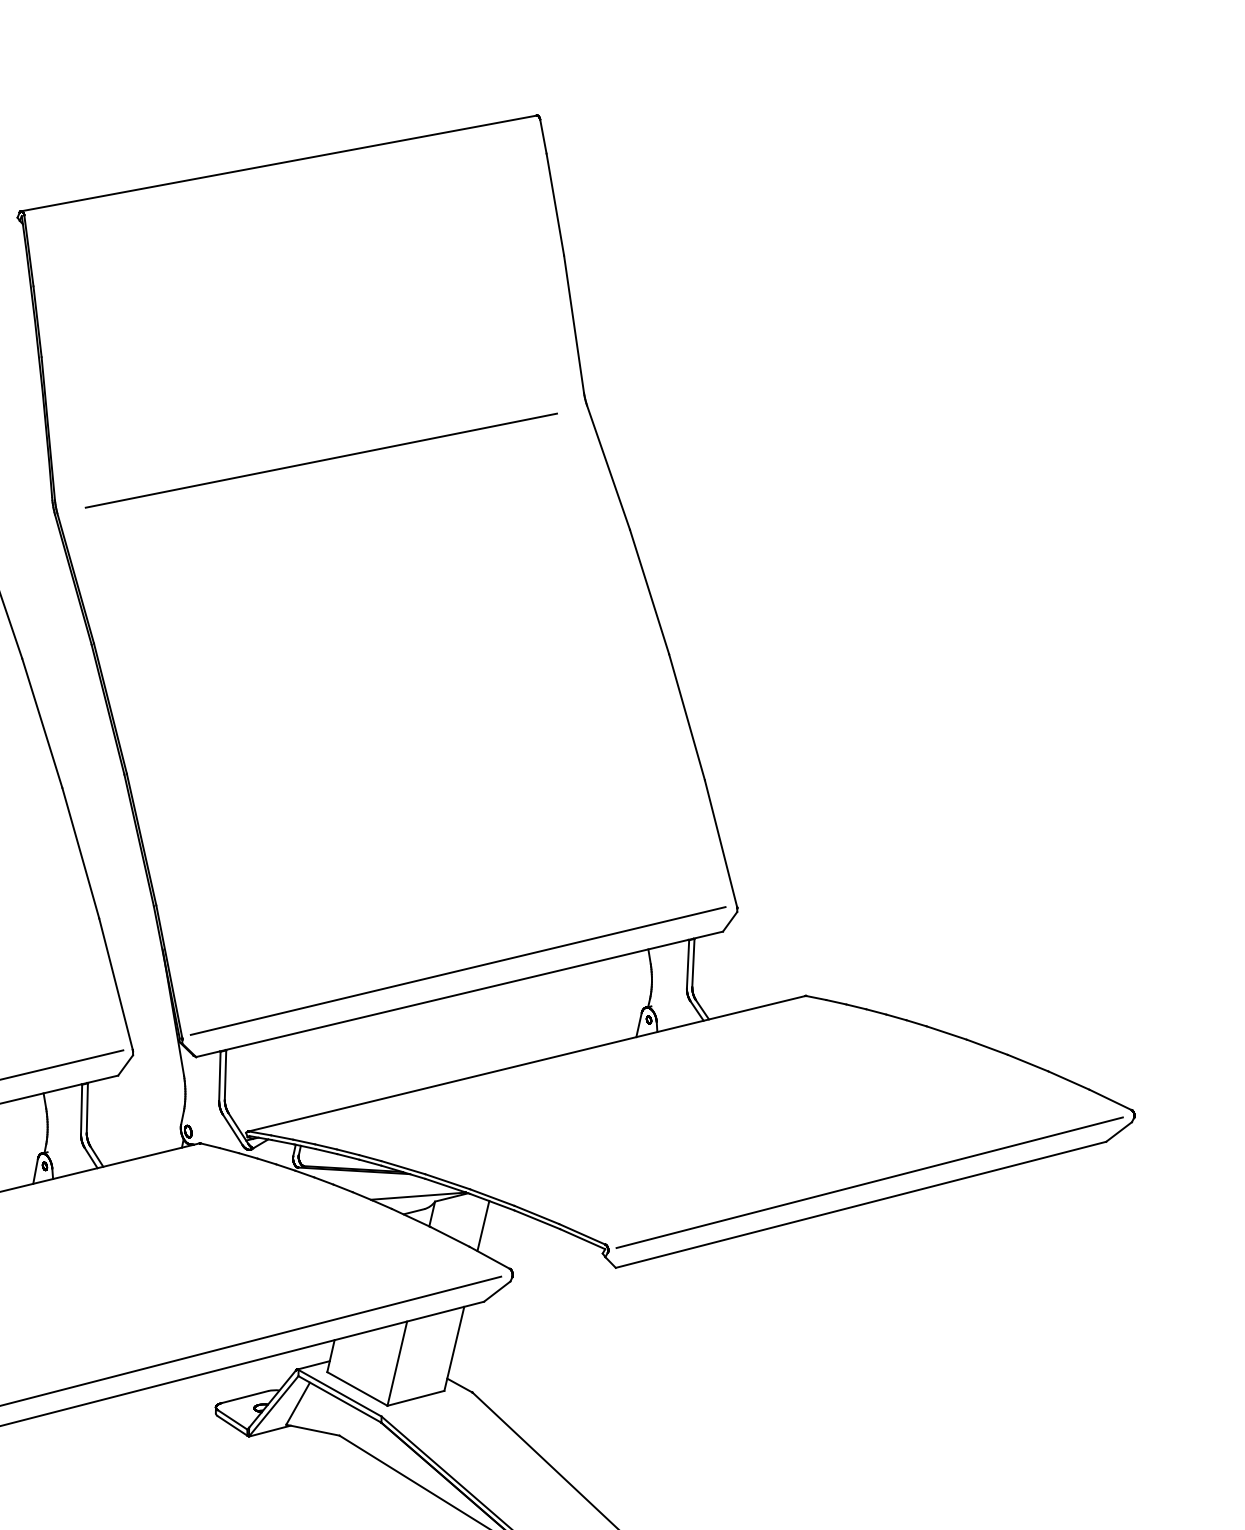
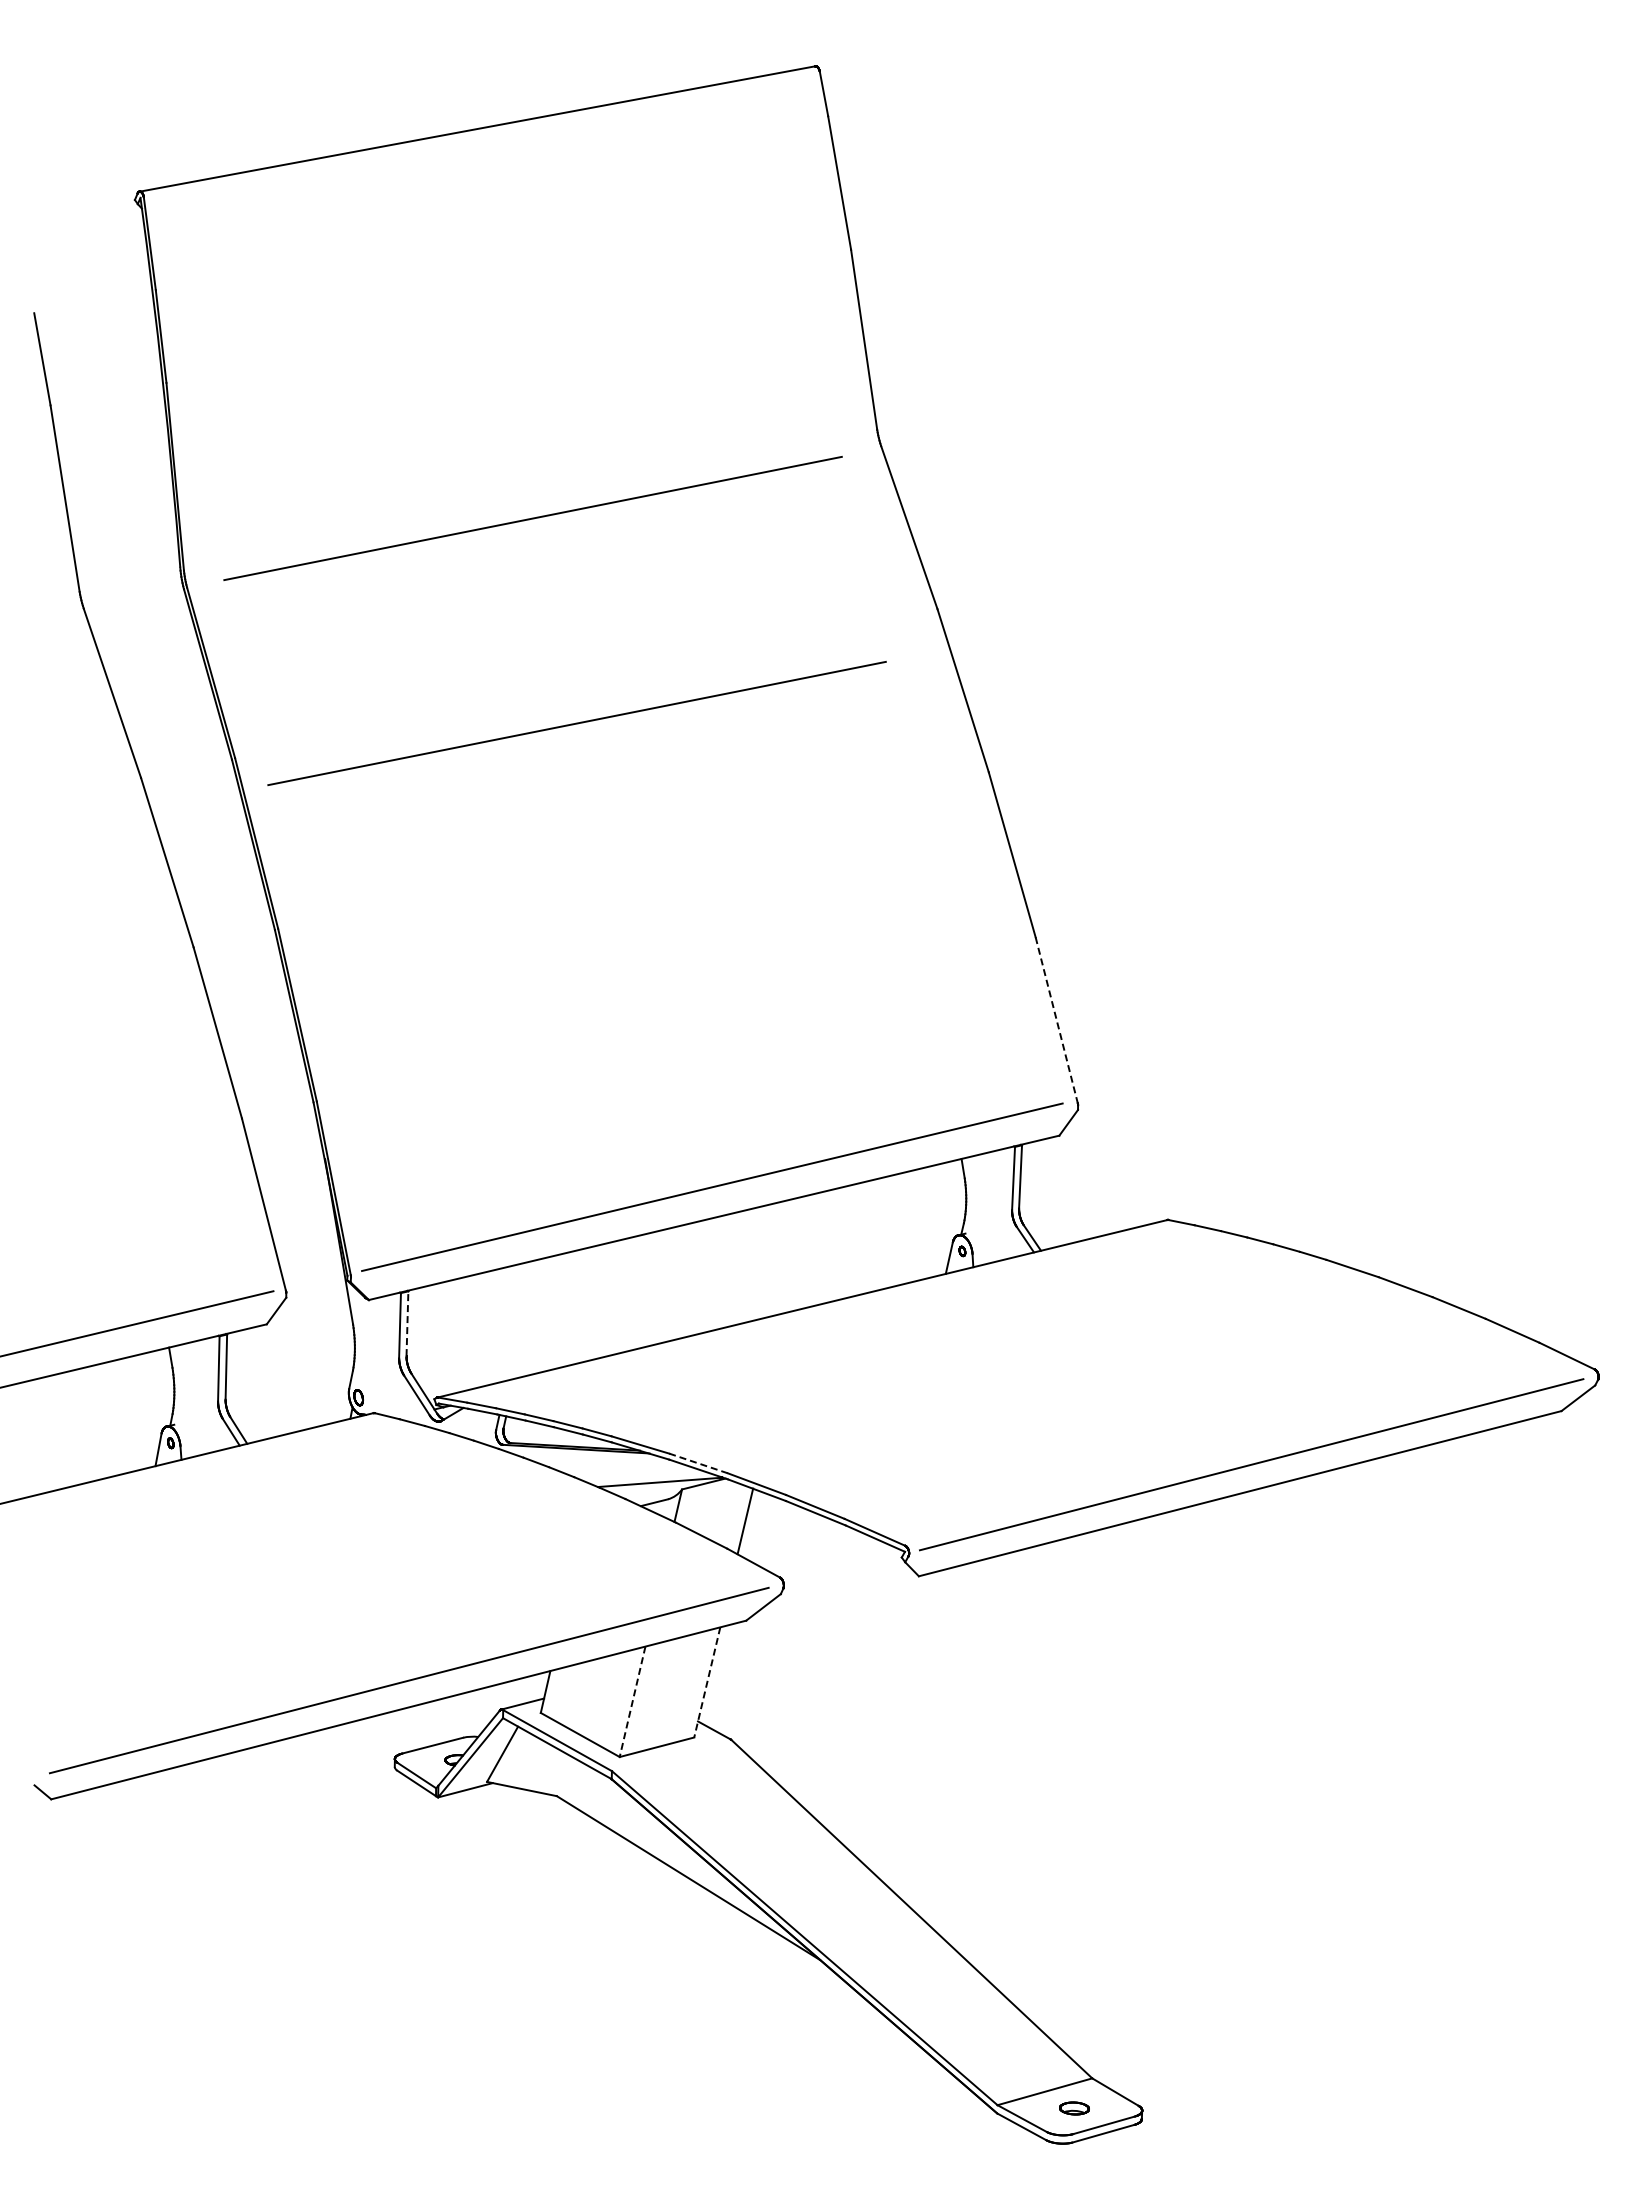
line: (354, 617) -> (576, 723), added
line: (720, 843) -> (1056, 1020), solid -> dashed
line: (225, 1074) -> (407, 1323), solid -> dashed
line: (447, 1181) -> (698, 1463), solid -> dashed
line: (454, 1348) -> (707, 1682), solid -> dashed
line: (397, 1363) -> (632, 1701), solid -> dashed

